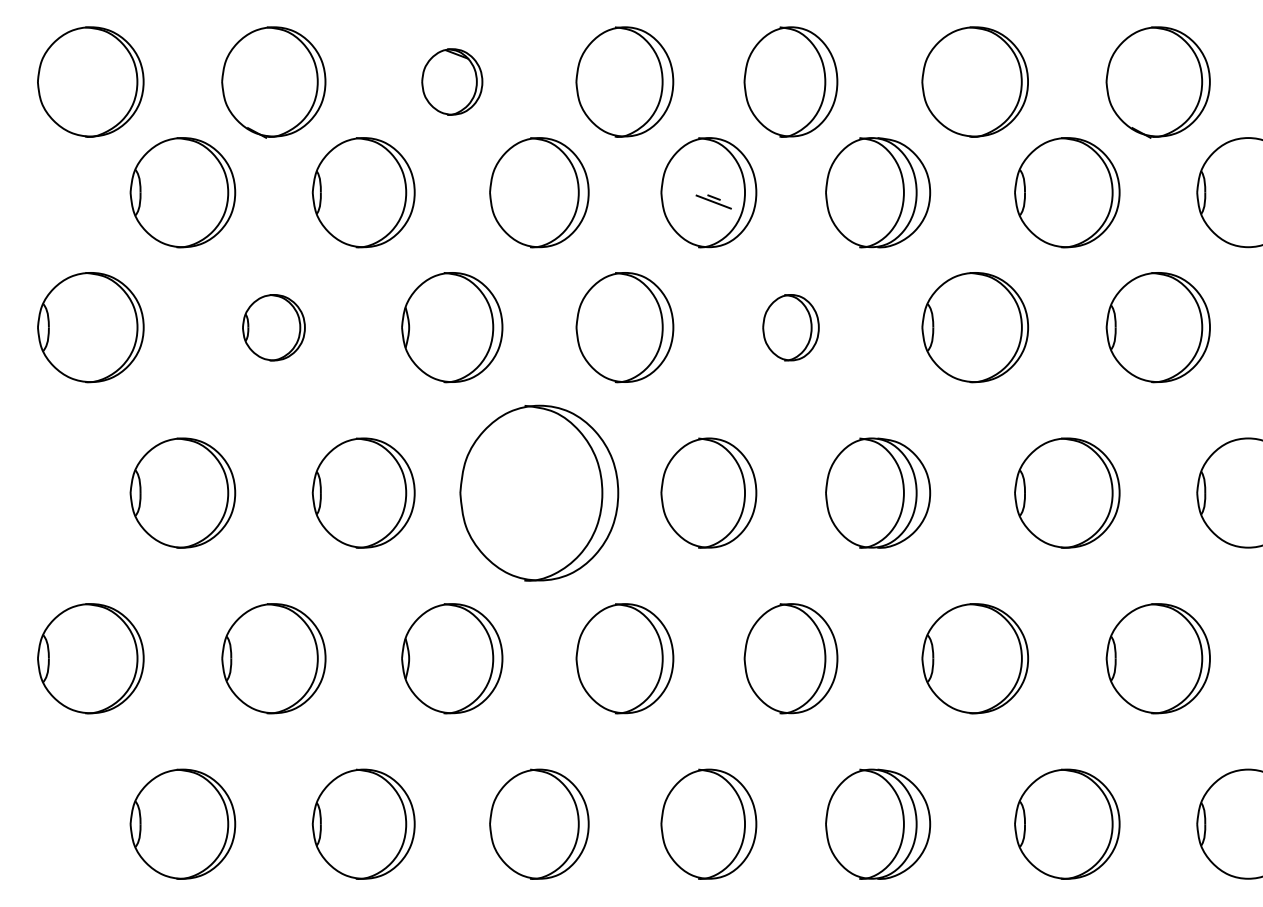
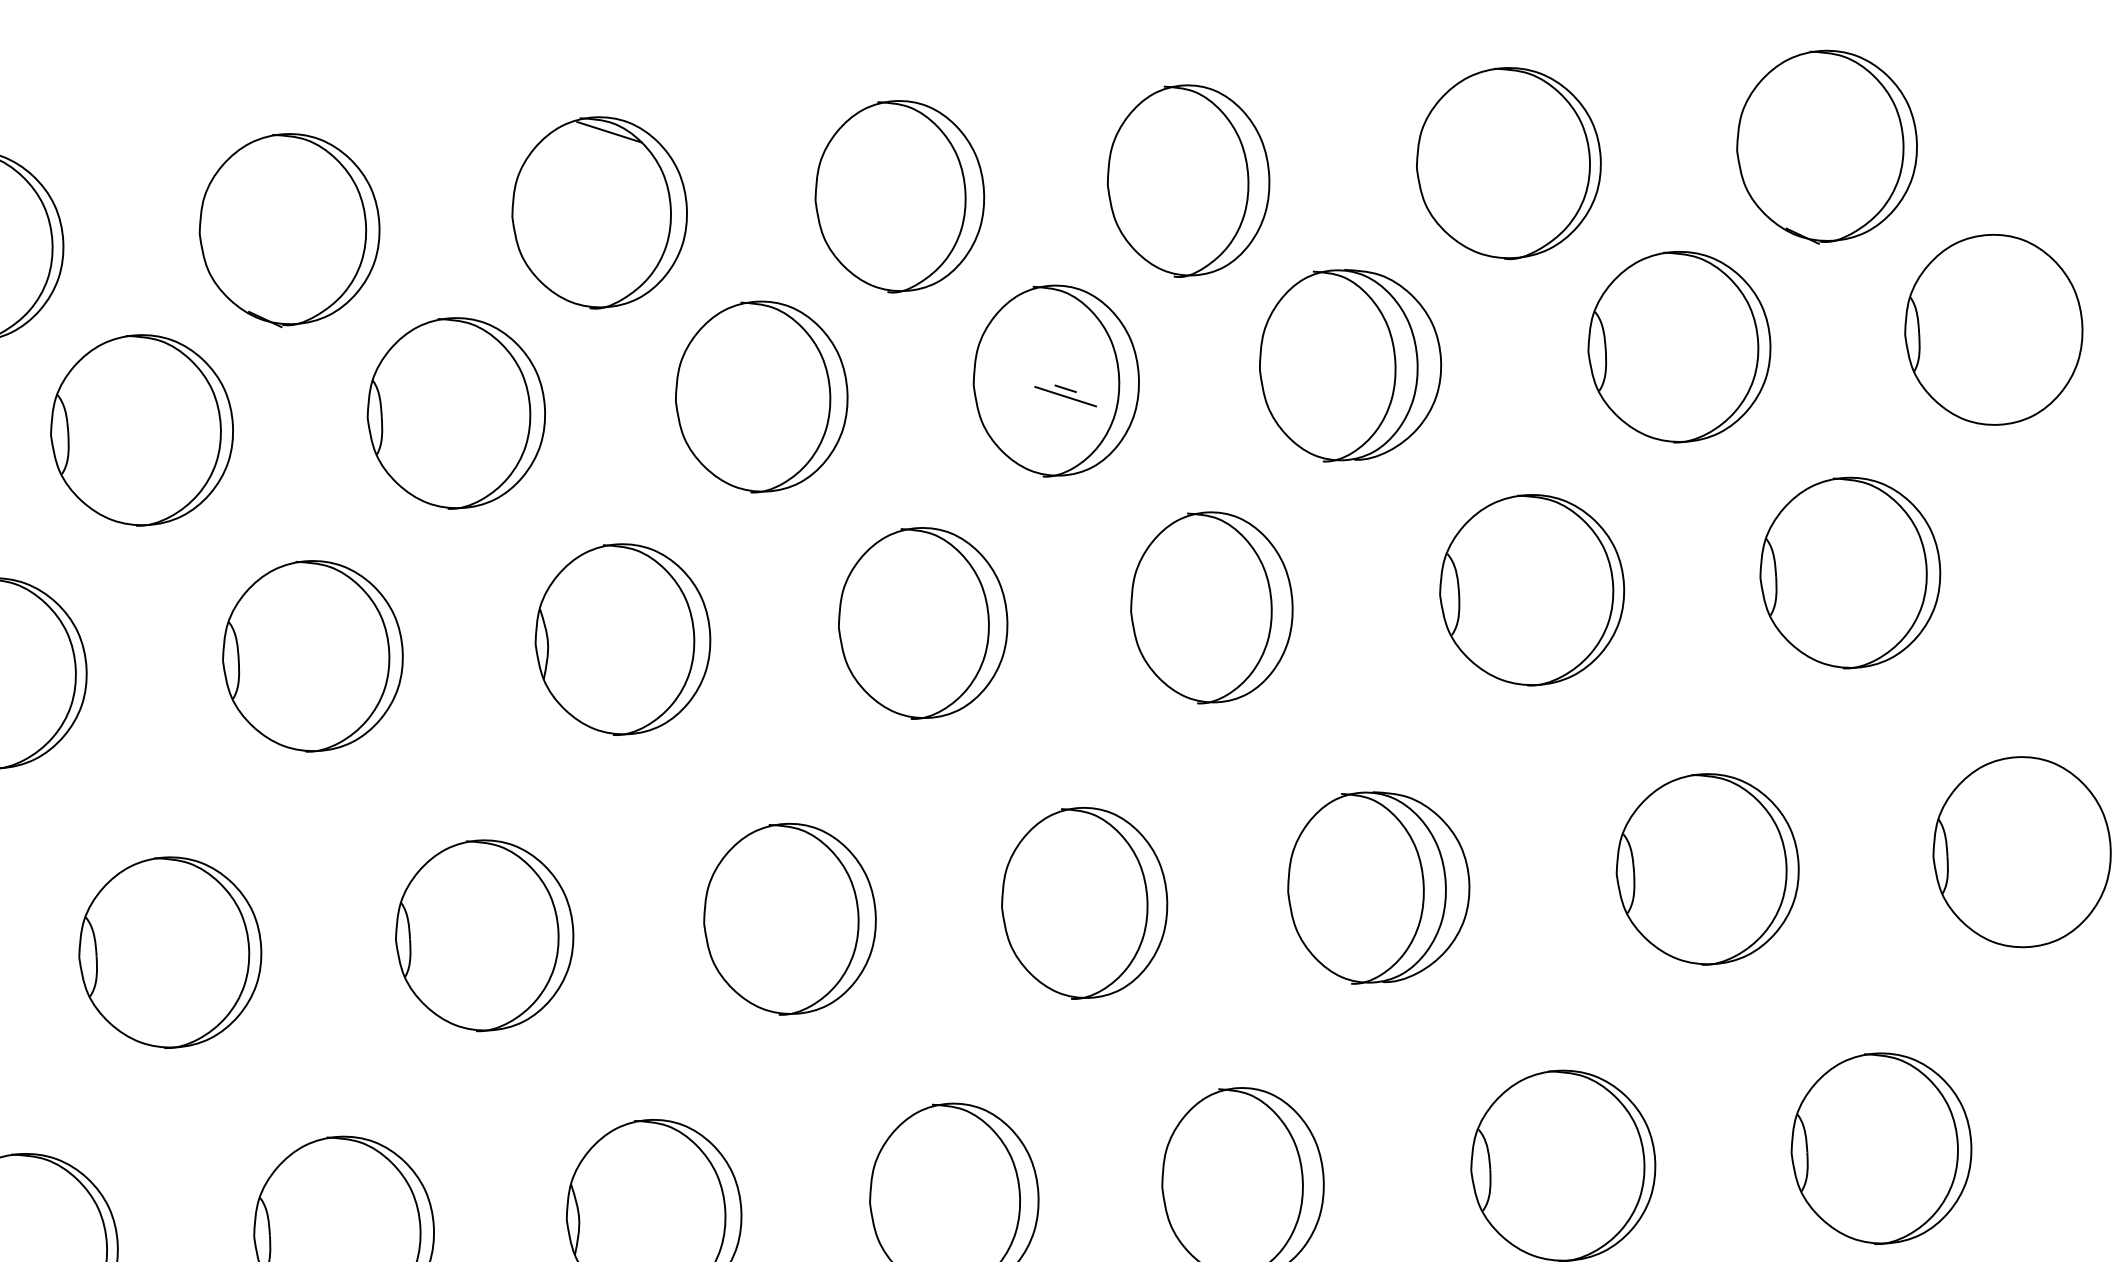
part: (452, 81) -> (600, 211), size x1.67
part: (273, 327) -> (312, 656), size x1.67
part: (790, 327) -> (1210, 607), size x1.67
part: (539, 492) -> (790, 917), size x0.62

